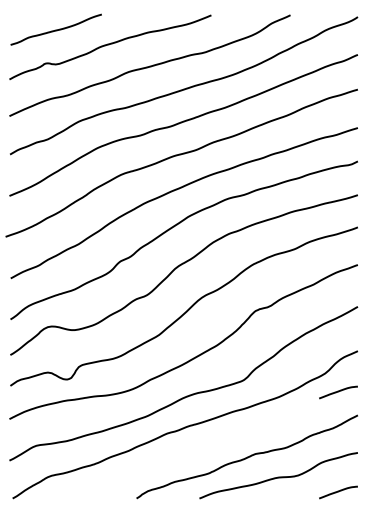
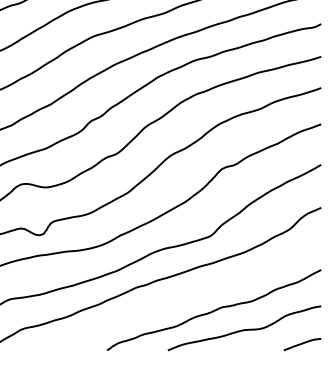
curve: (338, 392) -> (302, 247), removed

